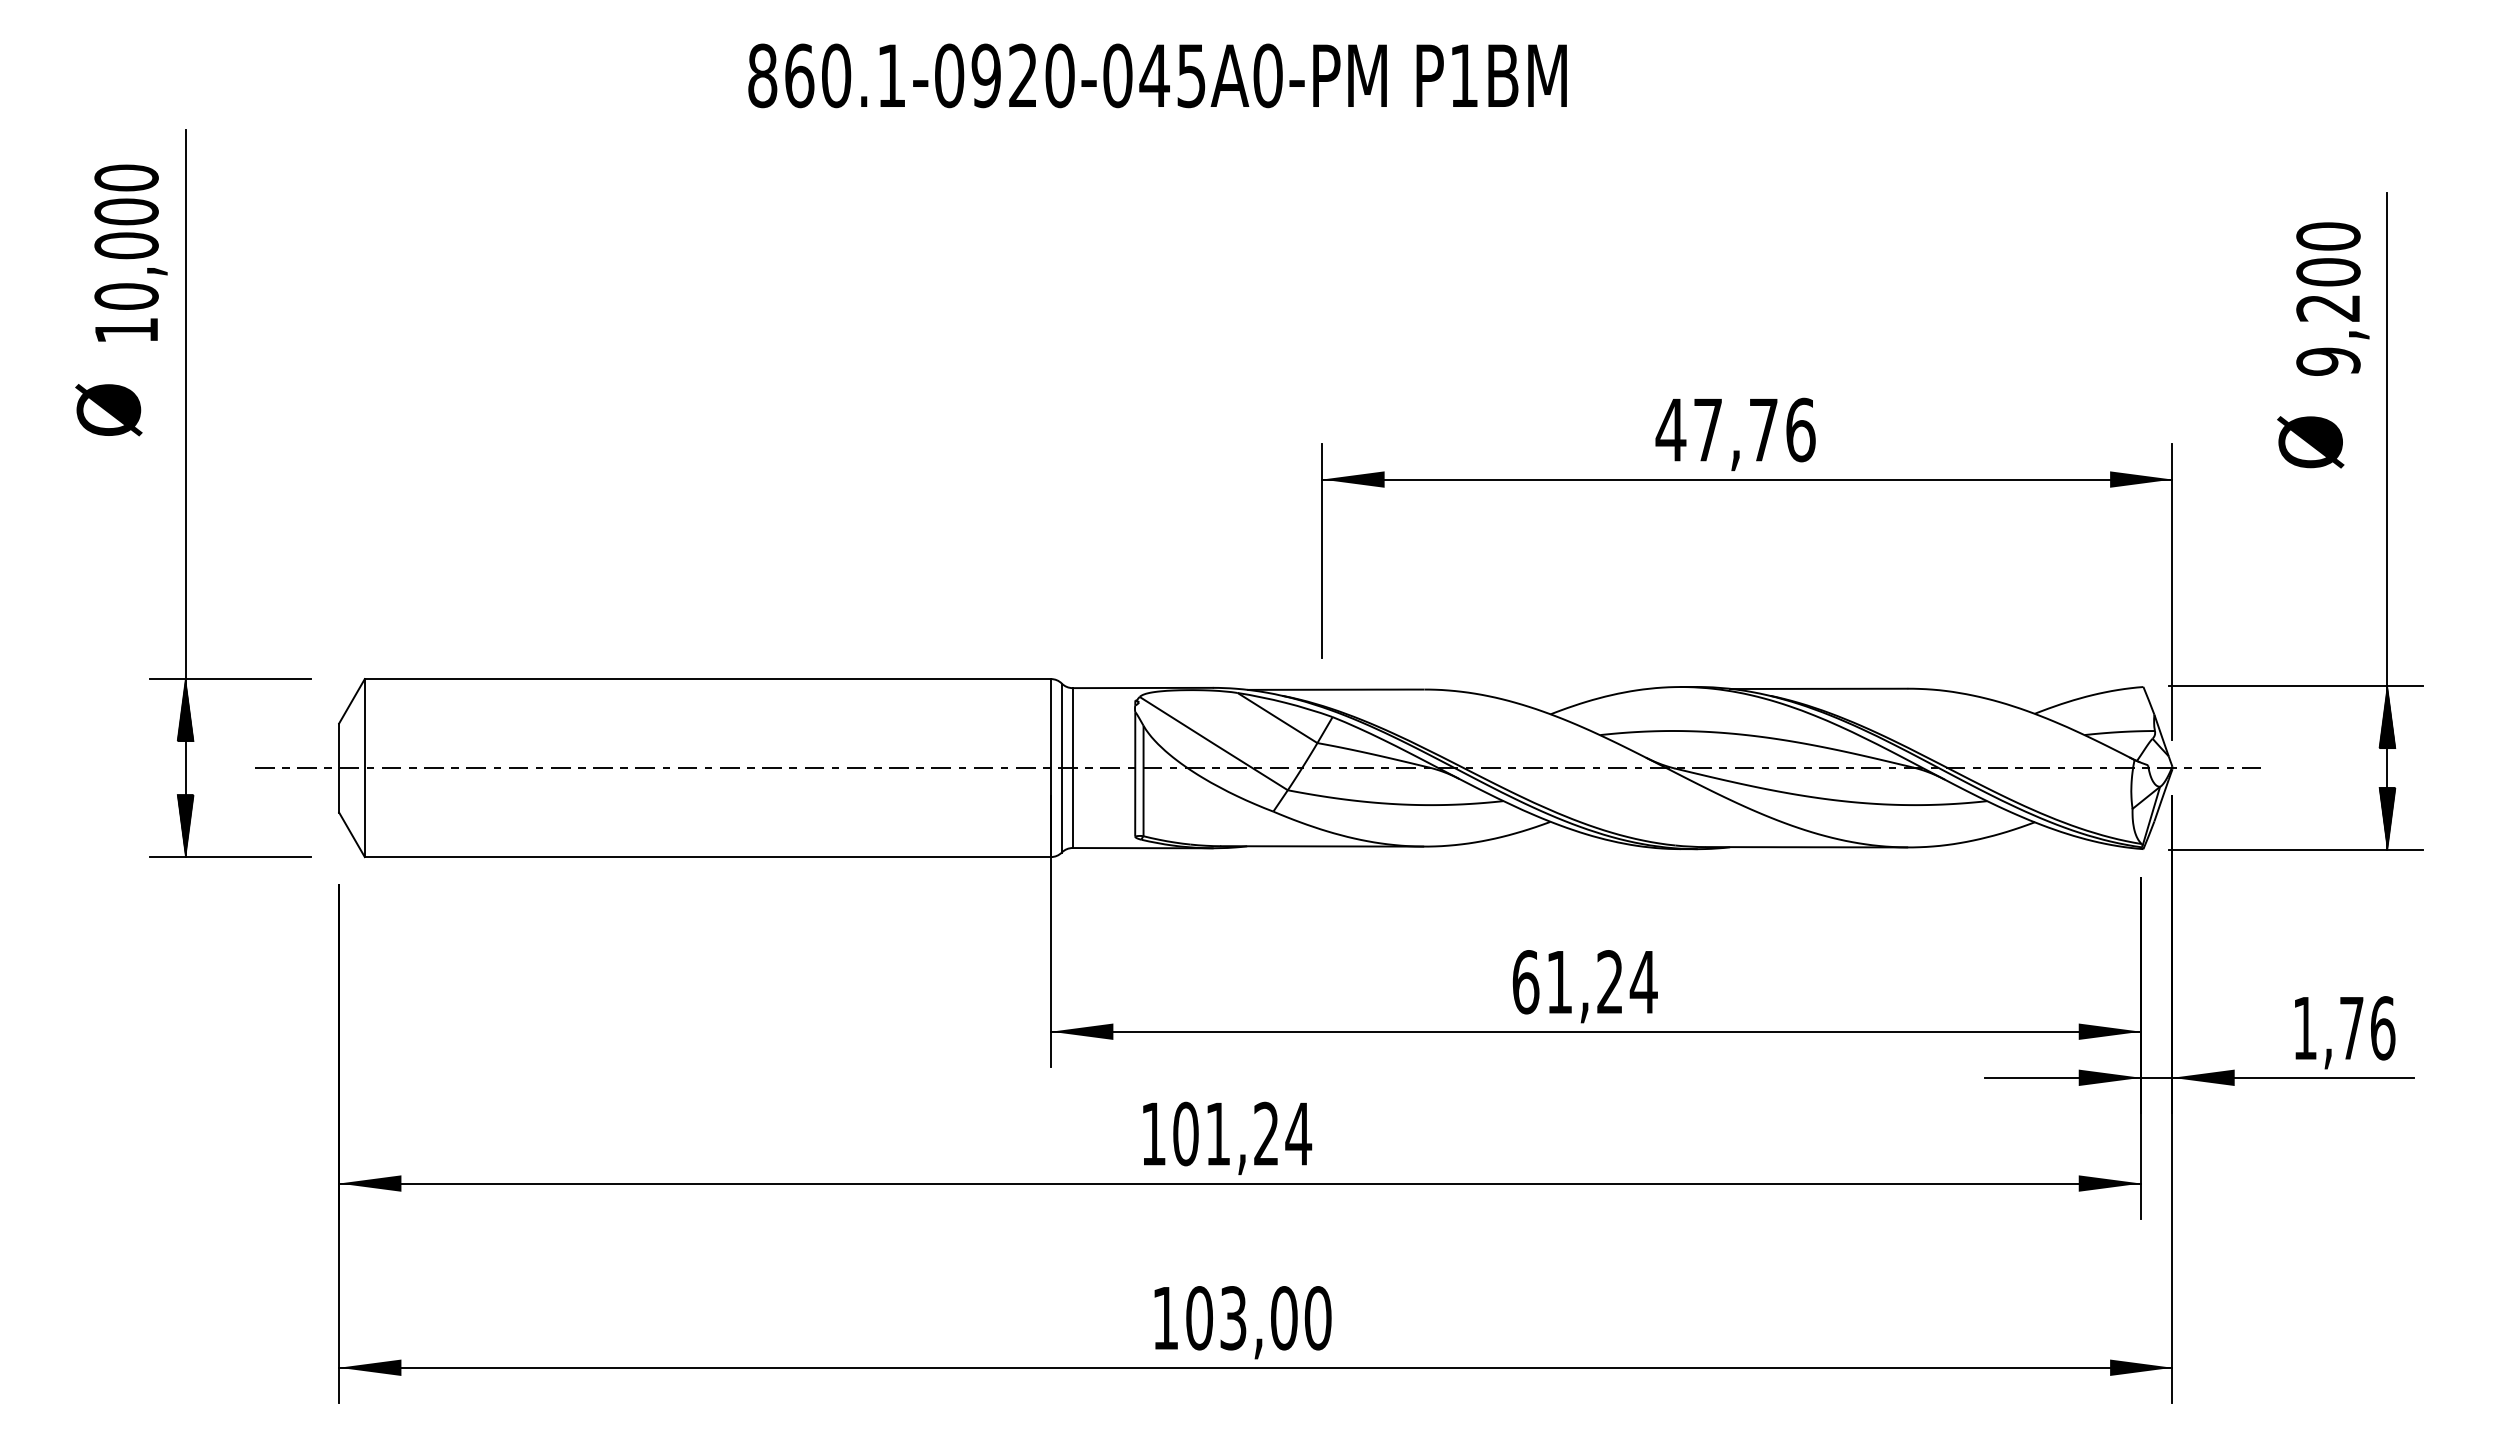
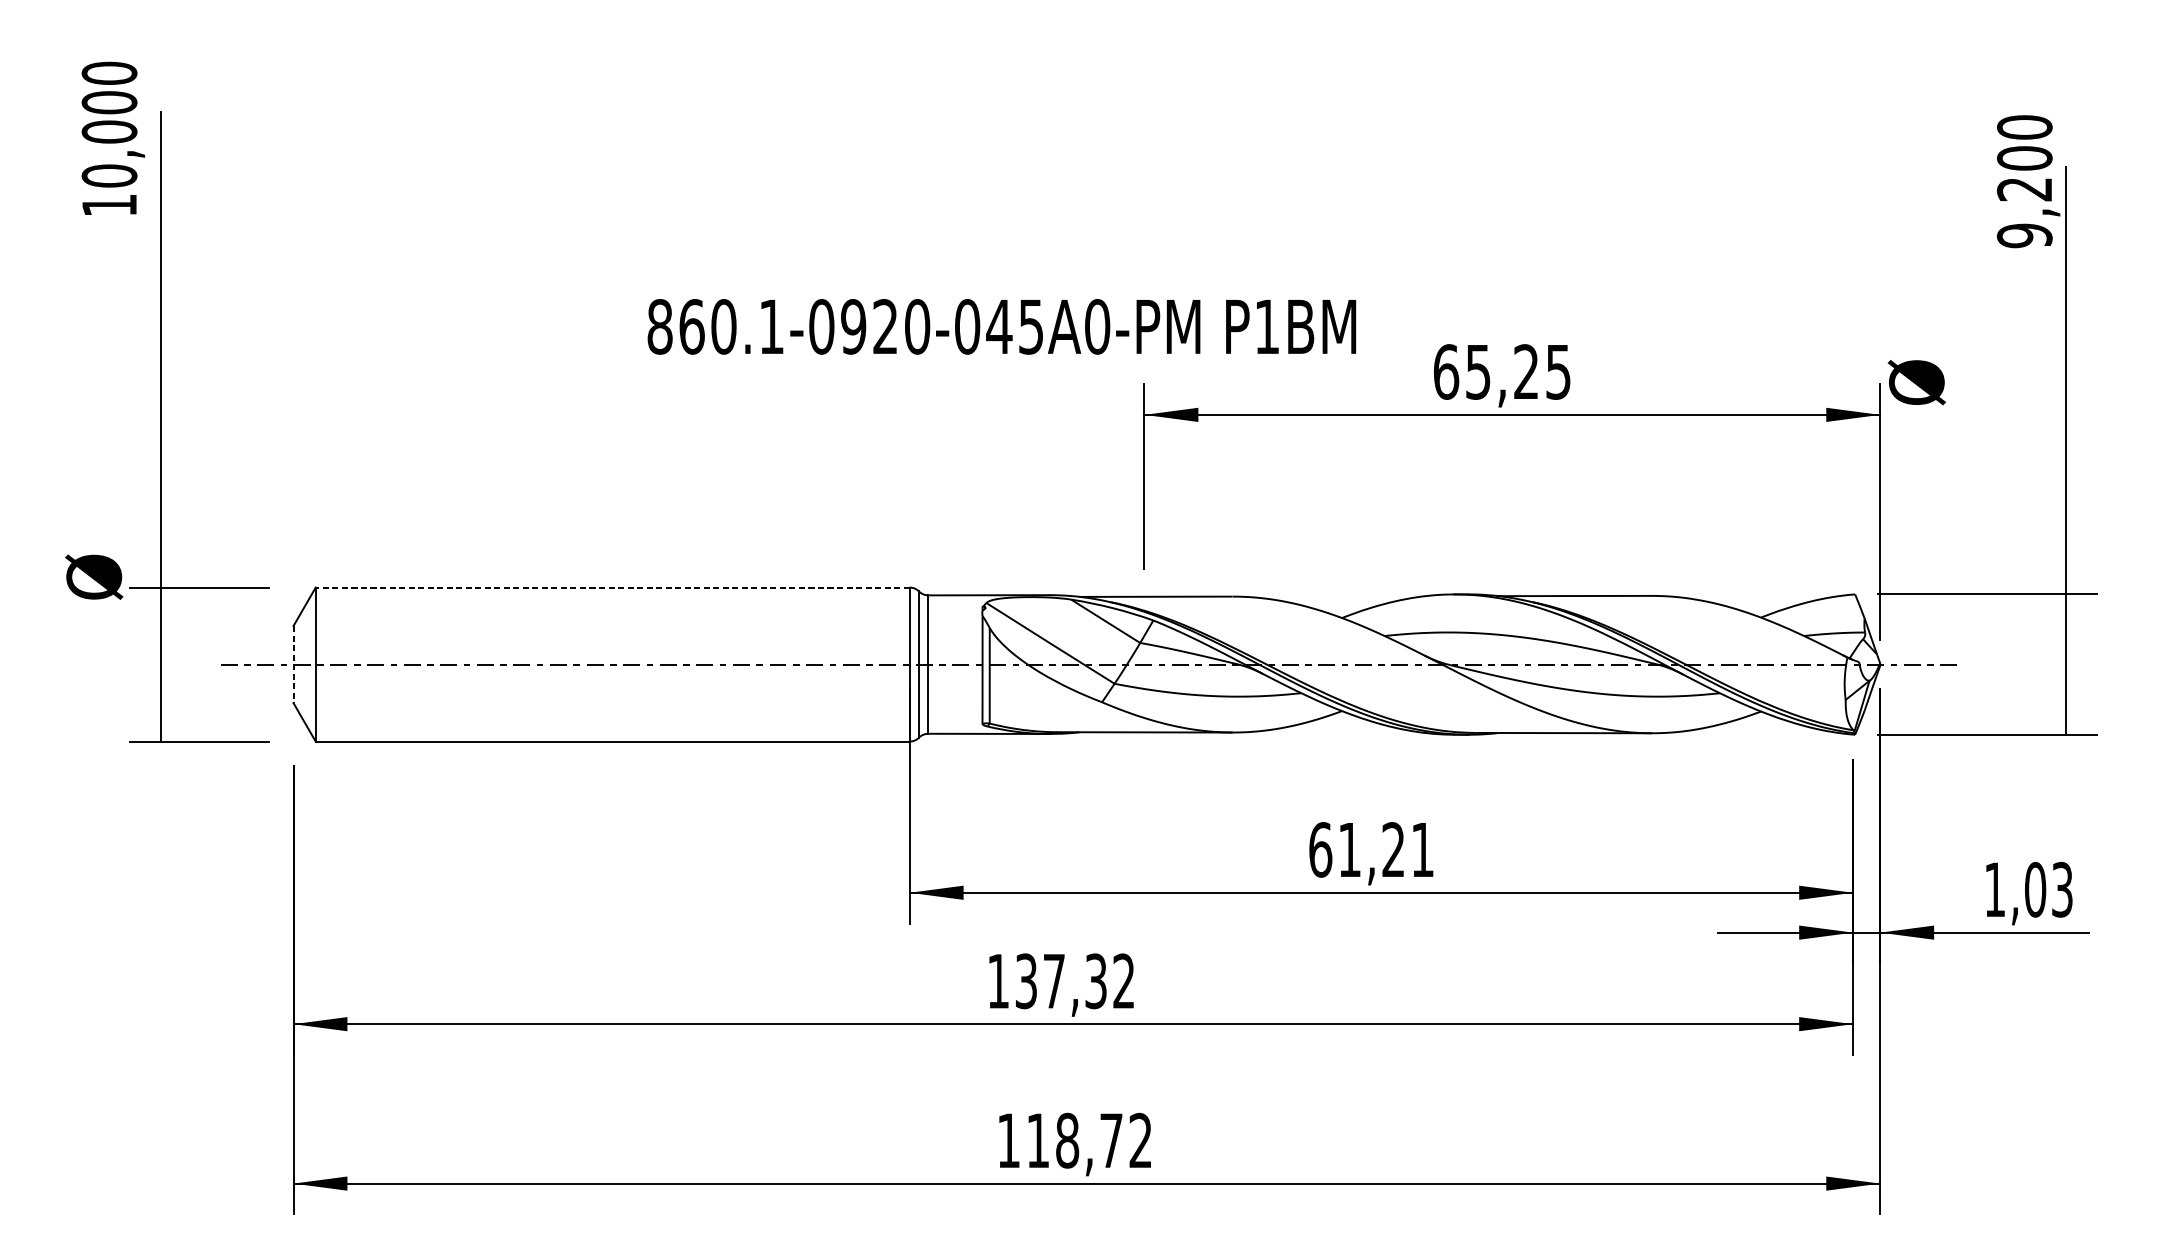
text: (1157, 75) -> (1001, 326), moved
text: (130, 252) -> (112, 137), moved
text: (2332, 298) -> (2028, 181), moved
text: (108, 410) -> (93, 577), moved
text: (1735, 429) -> (1502, 371), 47,76 -> 65,25
text: (2310, 442) -> (1916, 382), moved
line: (707, 679) -> (612, 587), solid -> dashed
hatch: (185, 710) -> (160, 614), removed
hatch: (2387, 717) -> (2066, 620), removed
line: (339, 768) -> (293, 664), solid -> dashed
hatch: (2387, 818) -> (2066, 708), removed
hatch: (185, 825) -> (160, 714), removed
text: (1643, 982) -> (1422, 850), 61,24 -> 61,21
text: (2367, 1028) -> (2049, 889), 1,76 -> 1,03
text: (1242, 1133) -> (1075, 980), 101,24 -> 137,32
text: (1258, 1318) -> (1089, 1140), 103,00 -> 118,72

